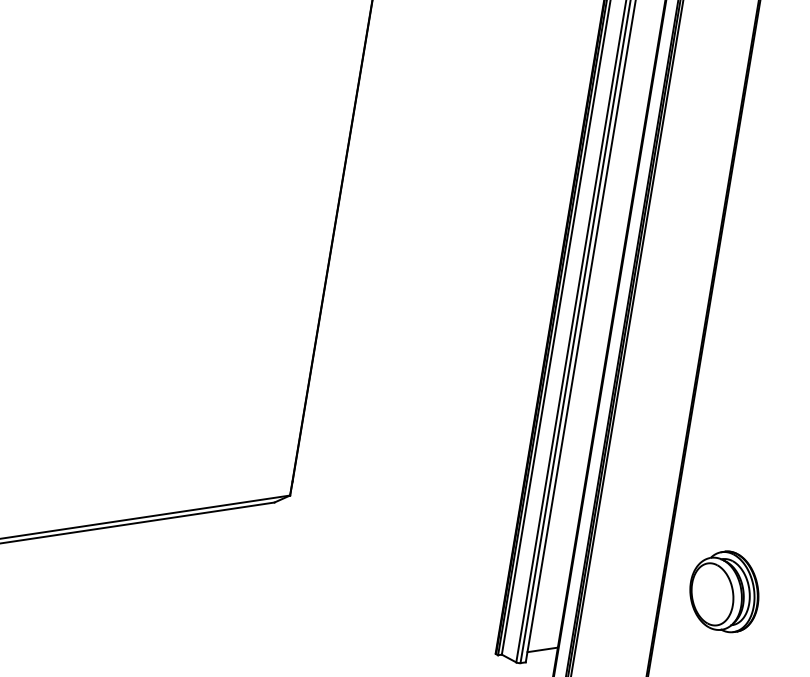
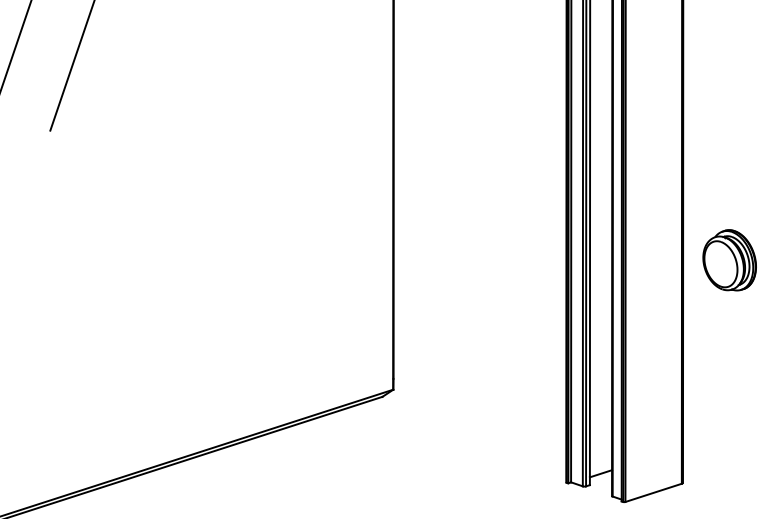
part: (724, 591) -> (729, 260), moved

